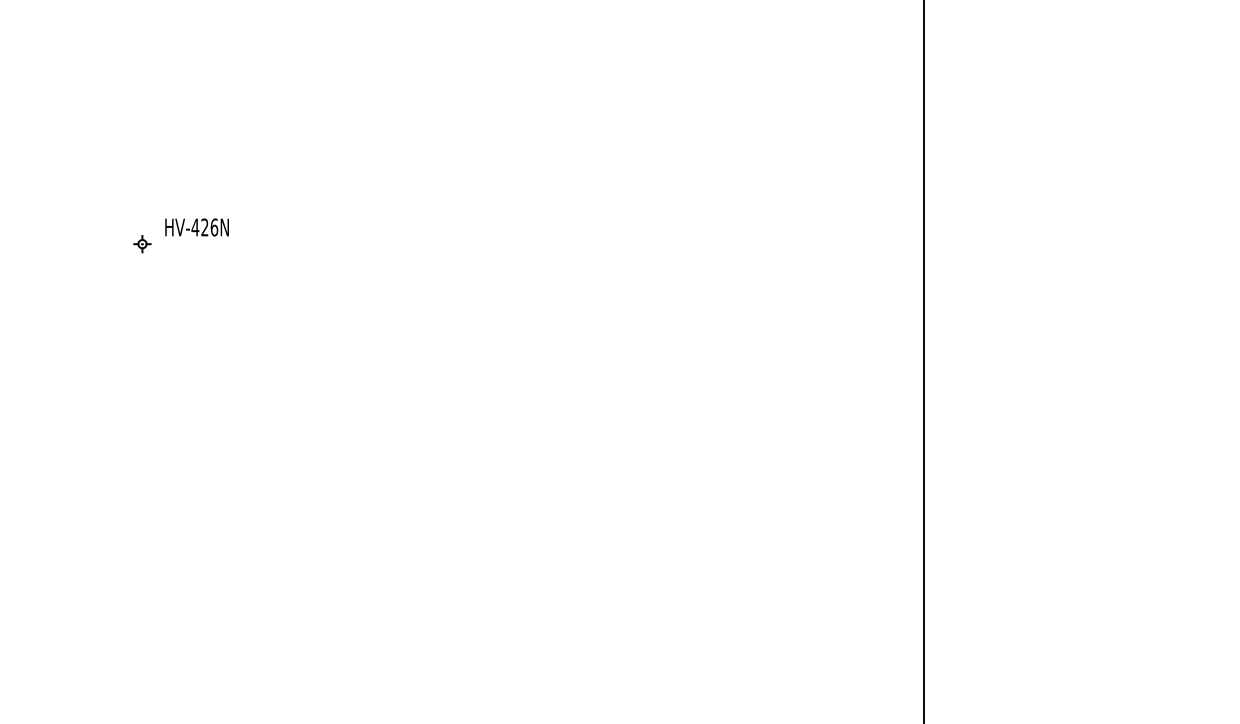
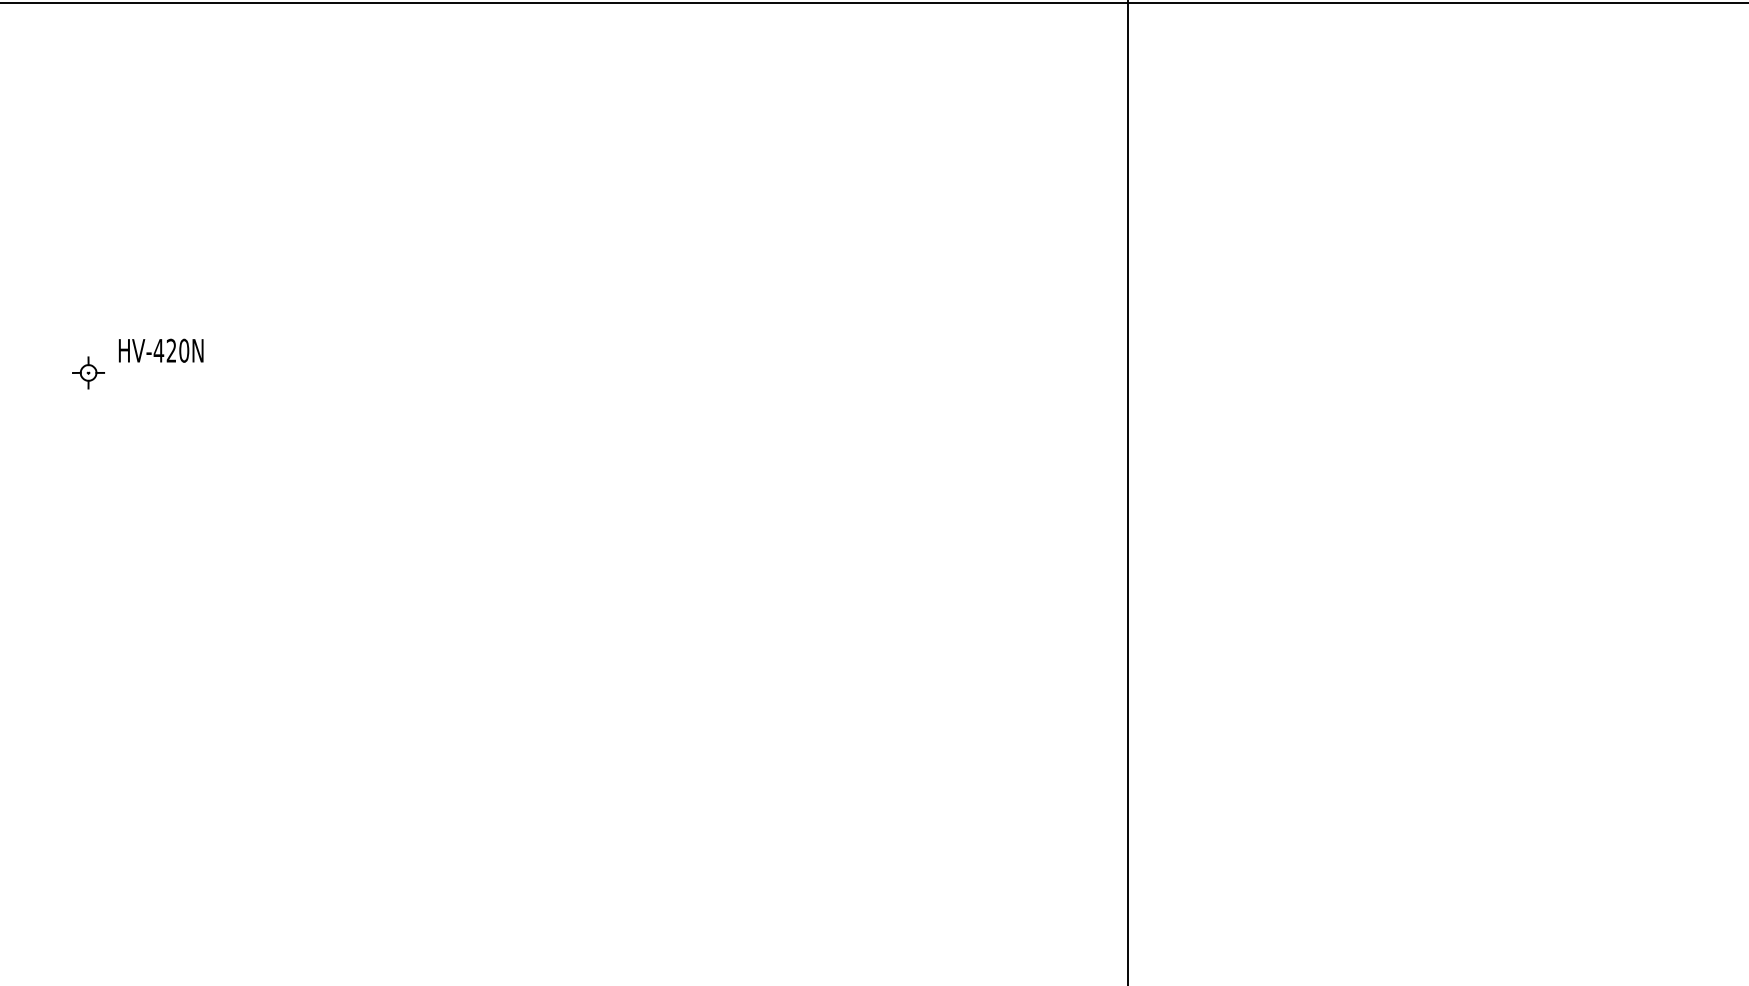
text: (214, 227) -> (184, 350), HV-426N -> HV-420N
part: (142, 243) -> (88, 372), size x1.43

